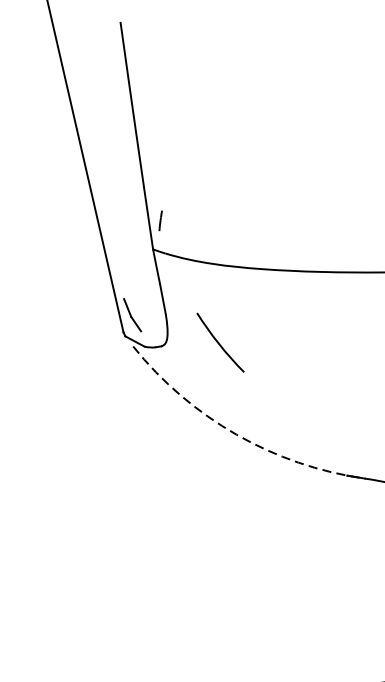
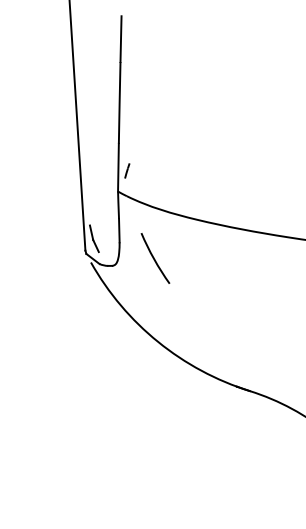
arc: (219, 342) -> (154, 258), moved
arc: (236, 434) -> (158, 341), dashed -> solid

